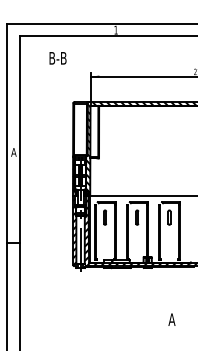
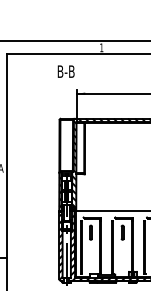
text: (57, 58) -> (65, 71), moved

